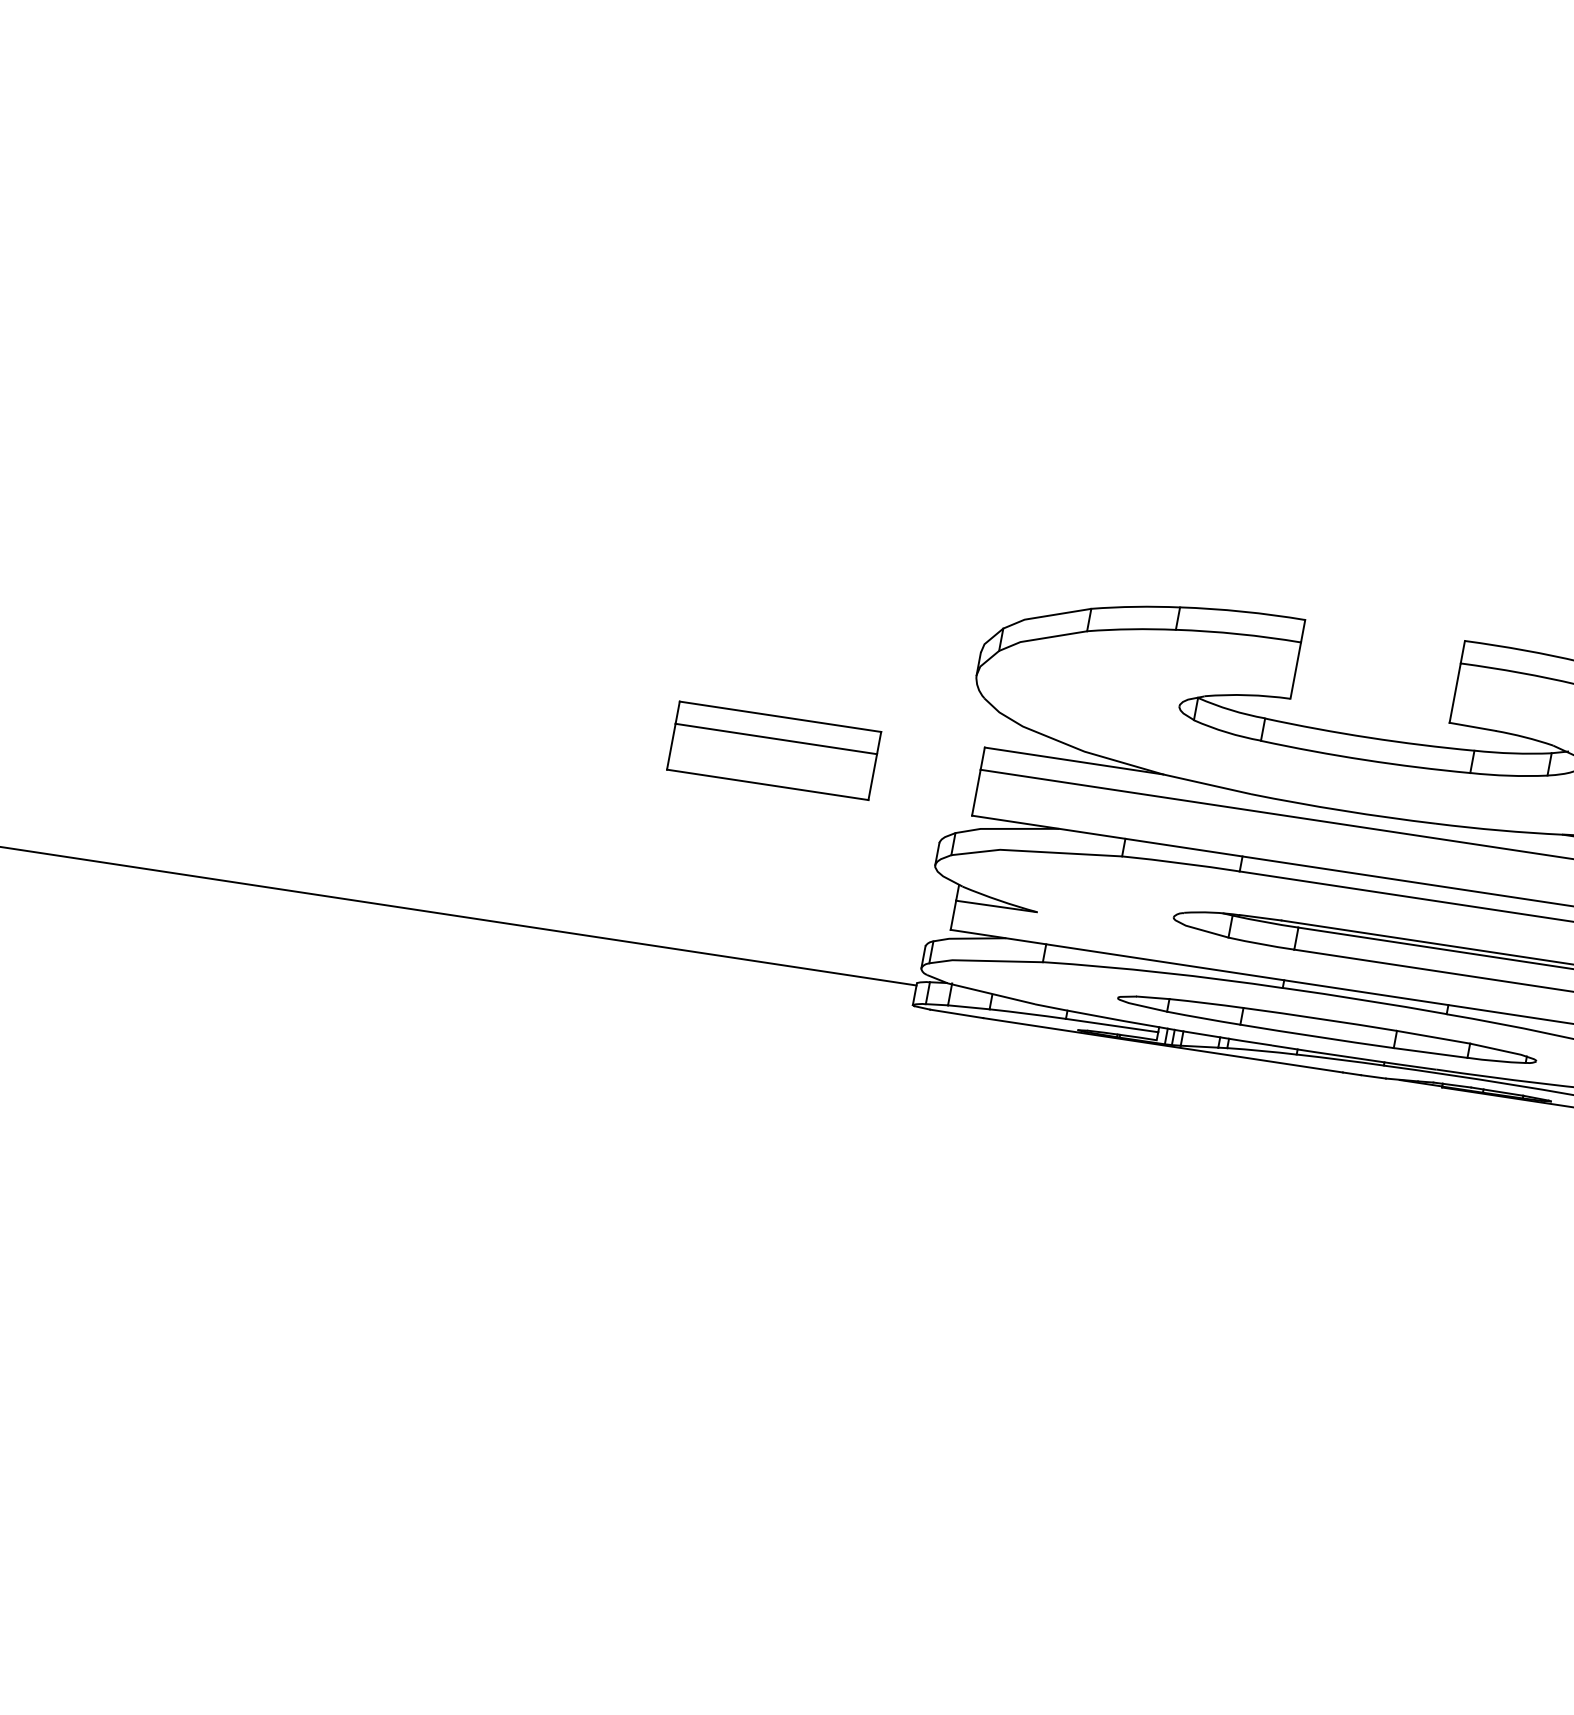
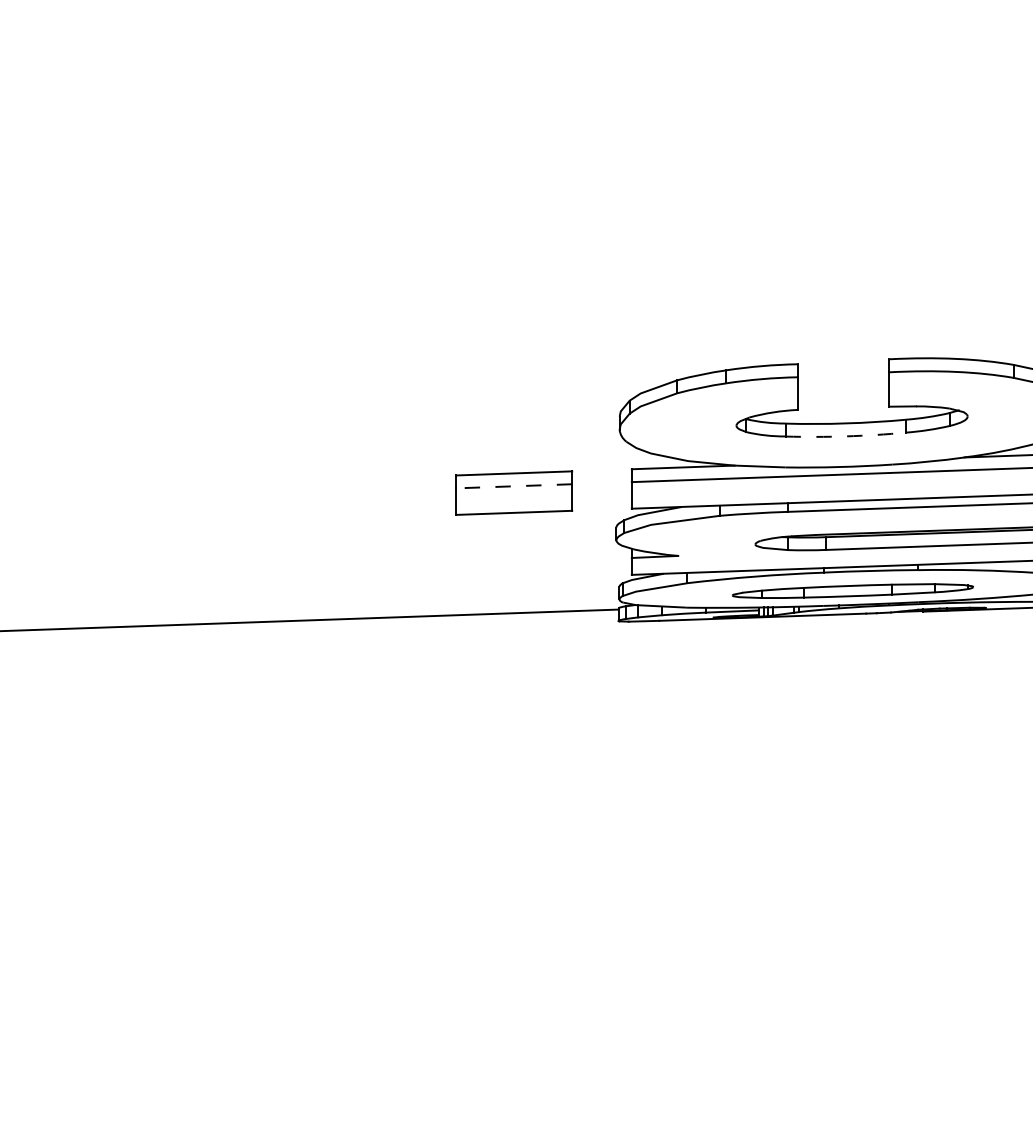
line: (775, 739) -> (513, 486), solid -> dashed
arc: (1365, 760) -> (846, 436), solid -> dashed

